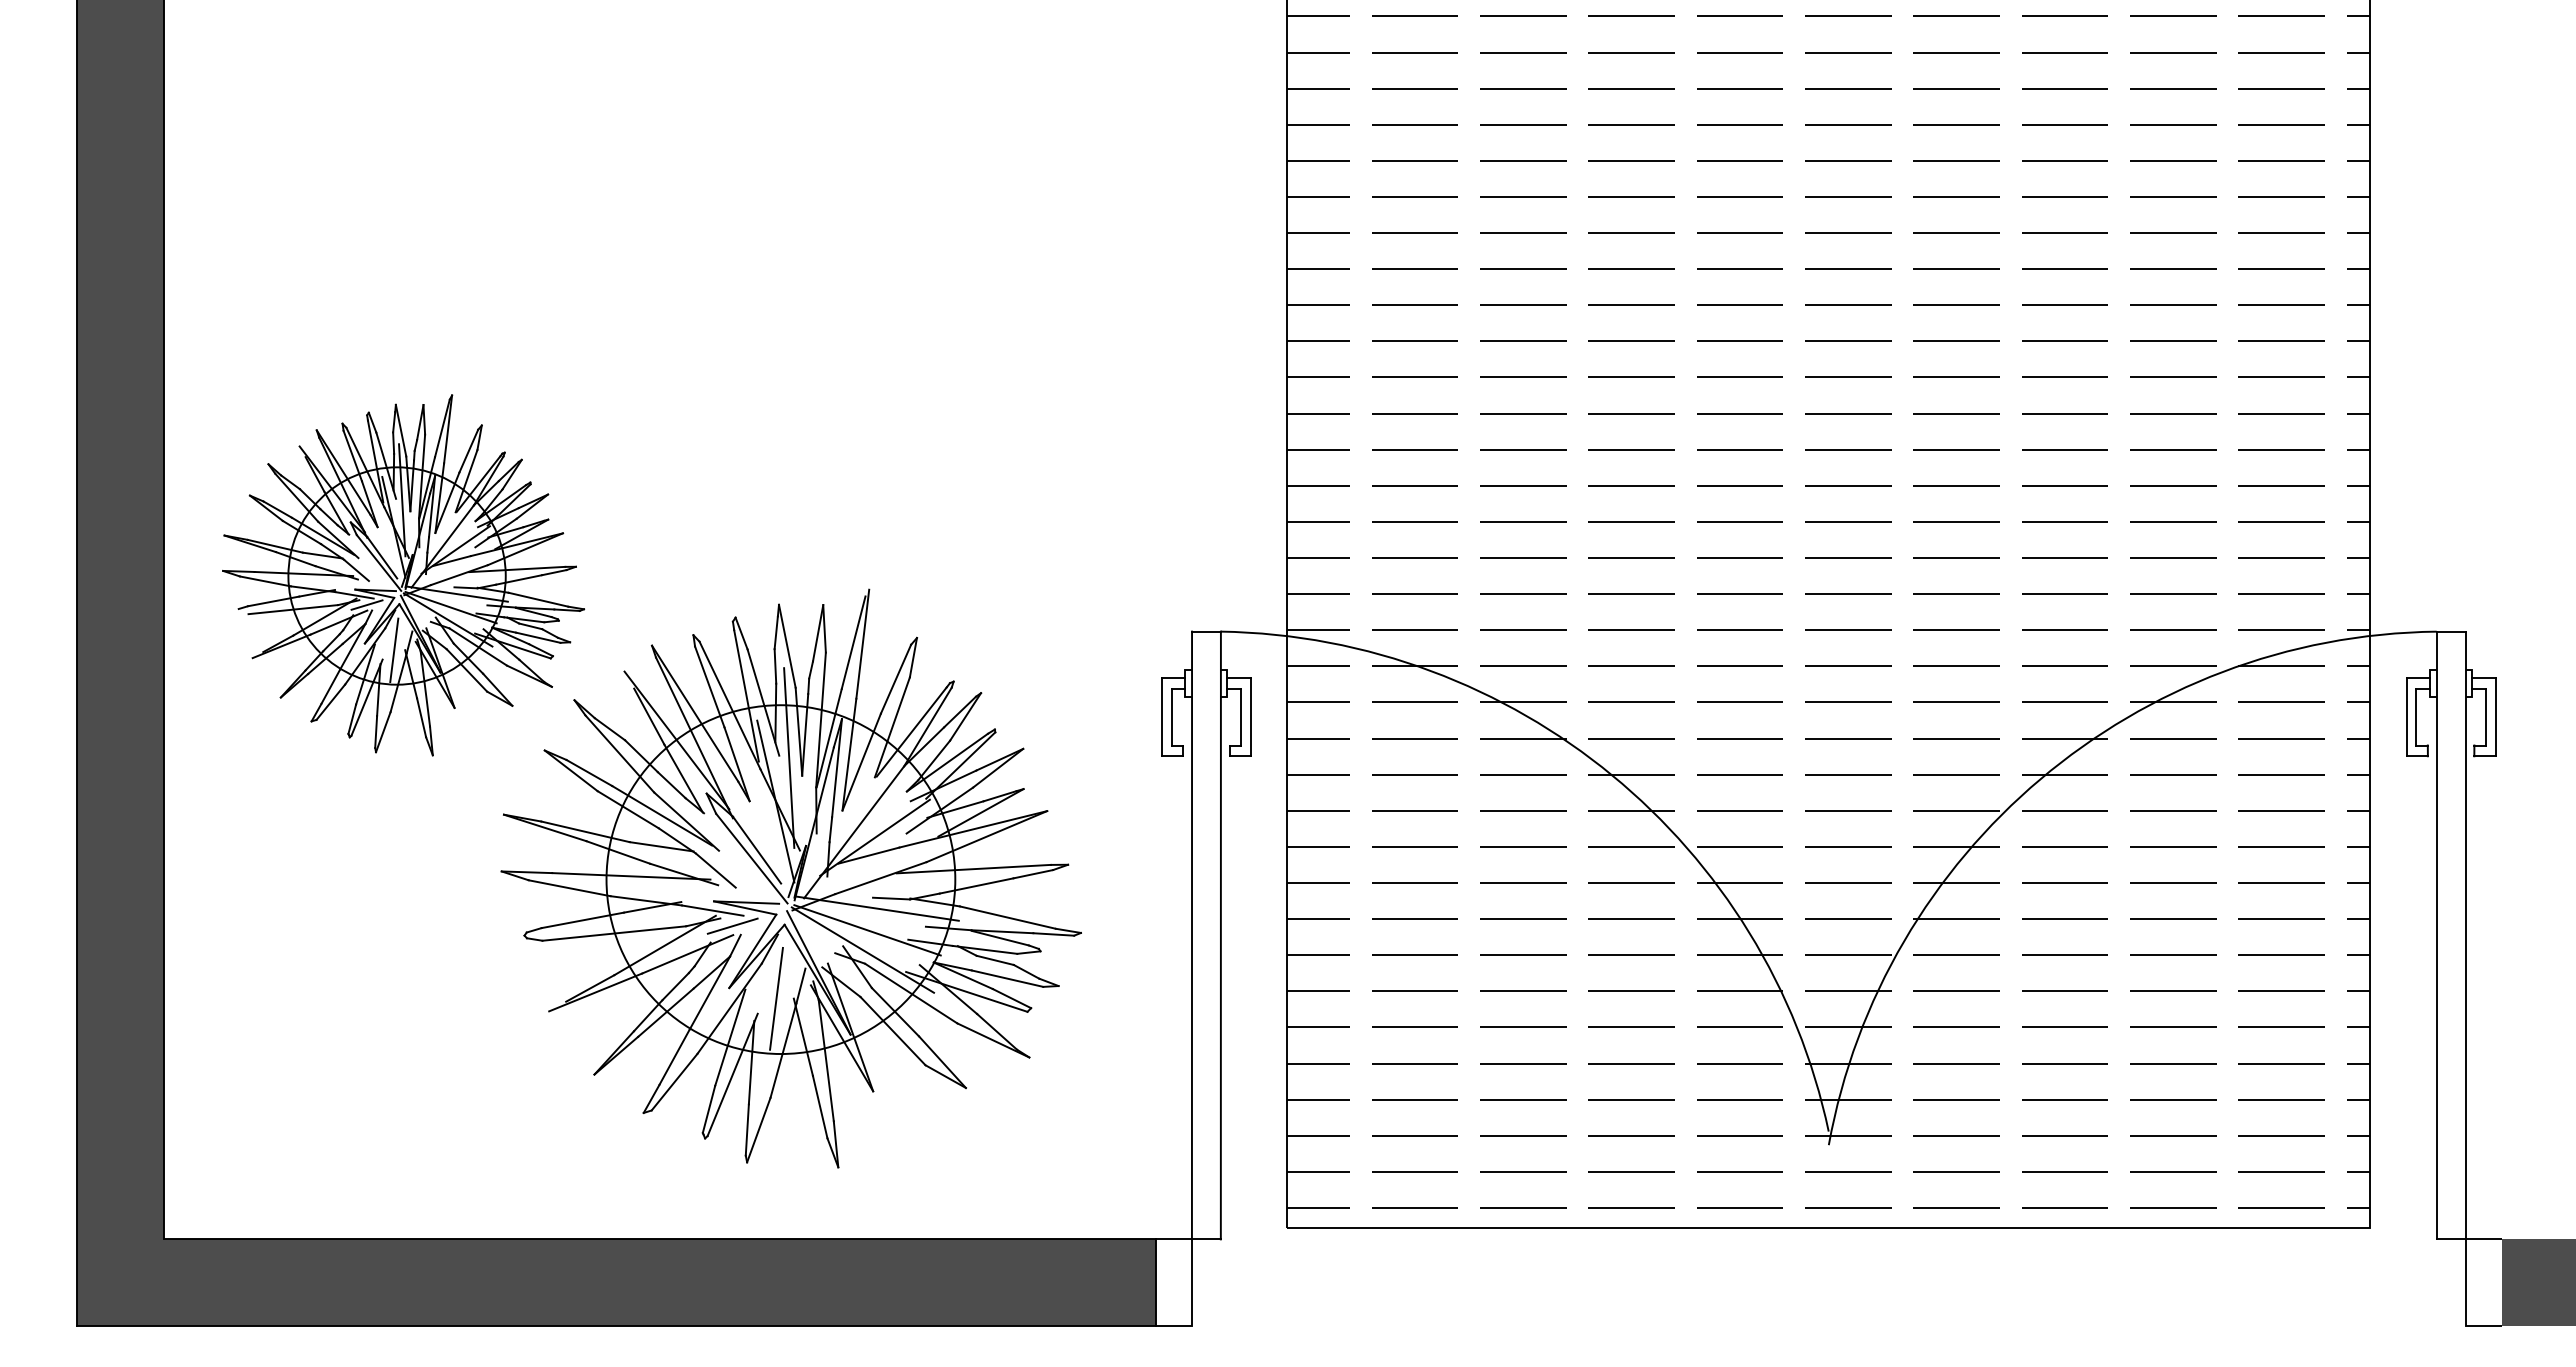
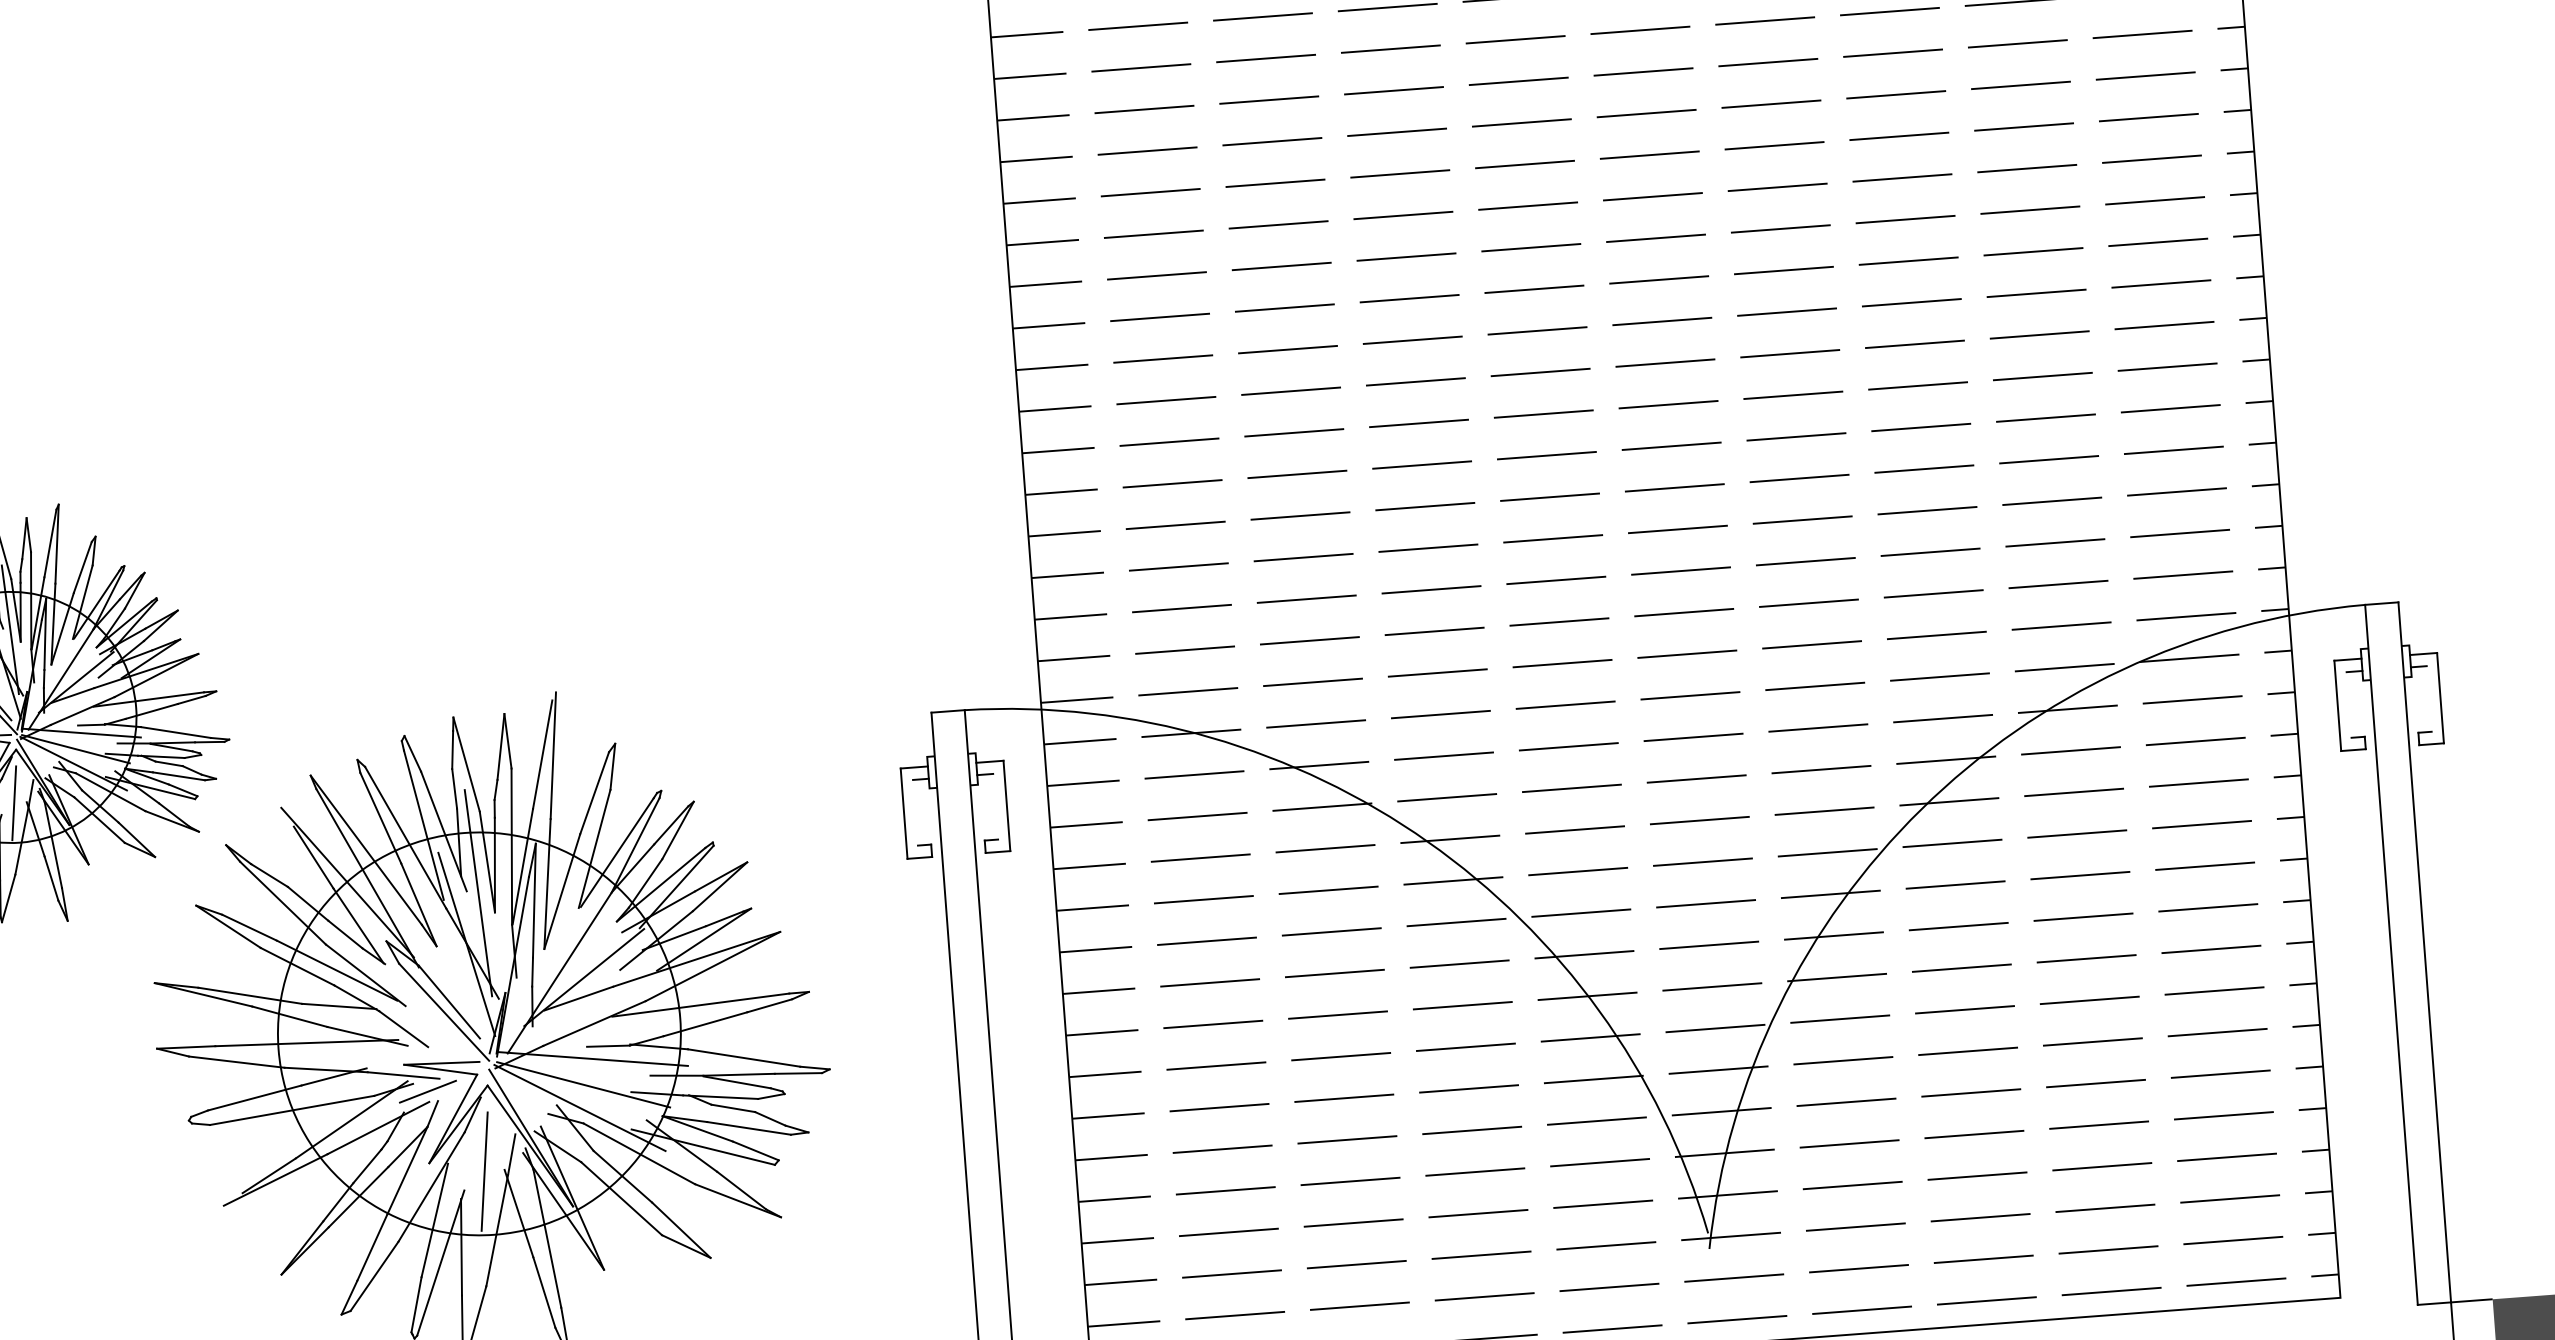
line: (1171, 716) -> (915, 812), removed
line: (1241, 716) -> (995, 806), removed
line: (2416, 716) -> (2349, 704), removed
line: (2485, 716) -> (2428, 698), removed

